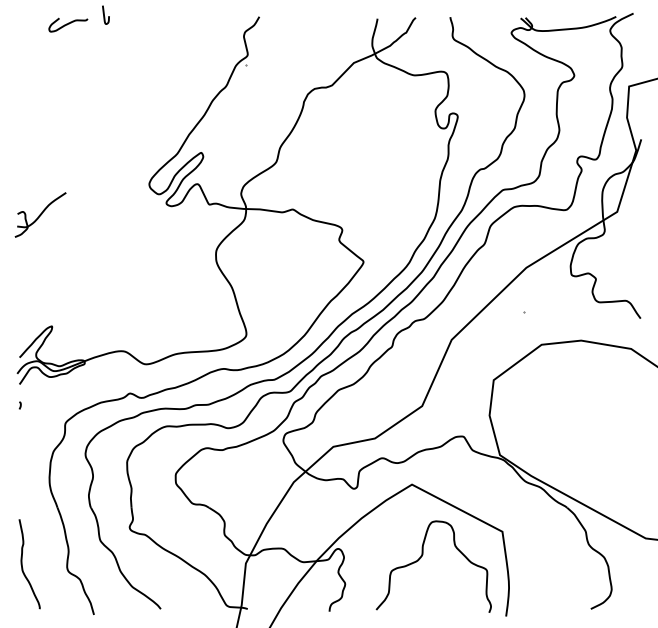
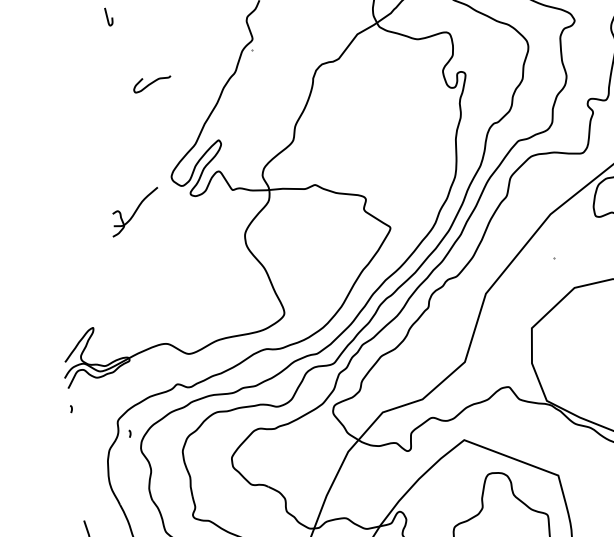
curve: (68, 24) -> (152, 83), moved
part: (40, 214) -> (135, 211), moved
curve: (75, 437) -> (129, 433), added

